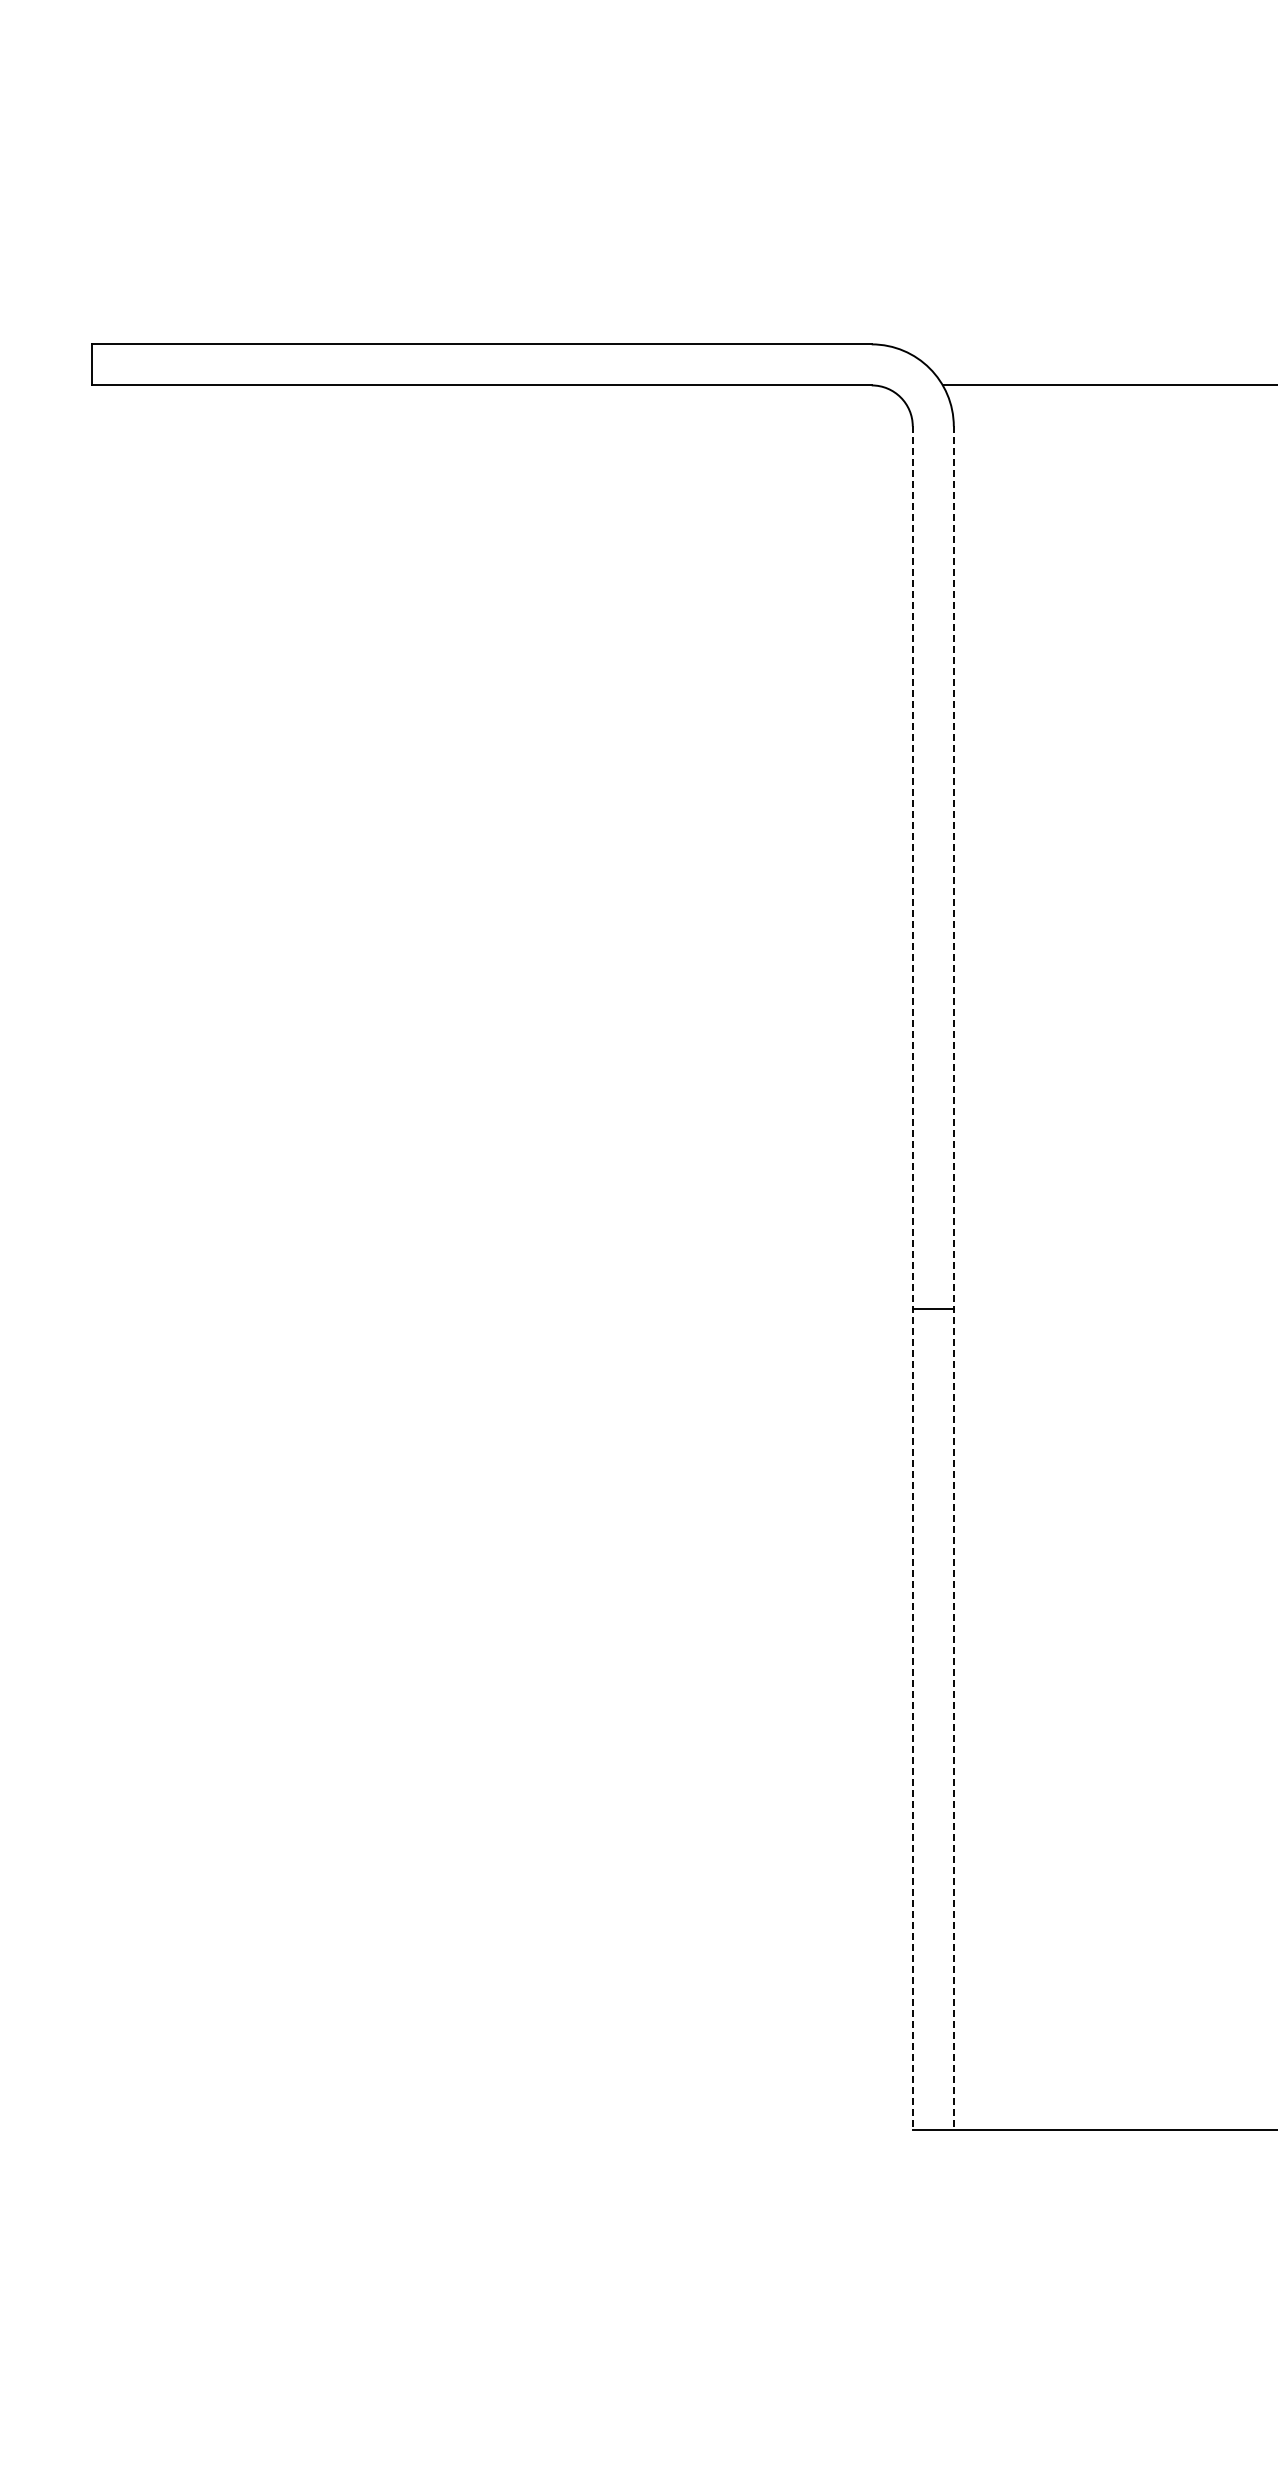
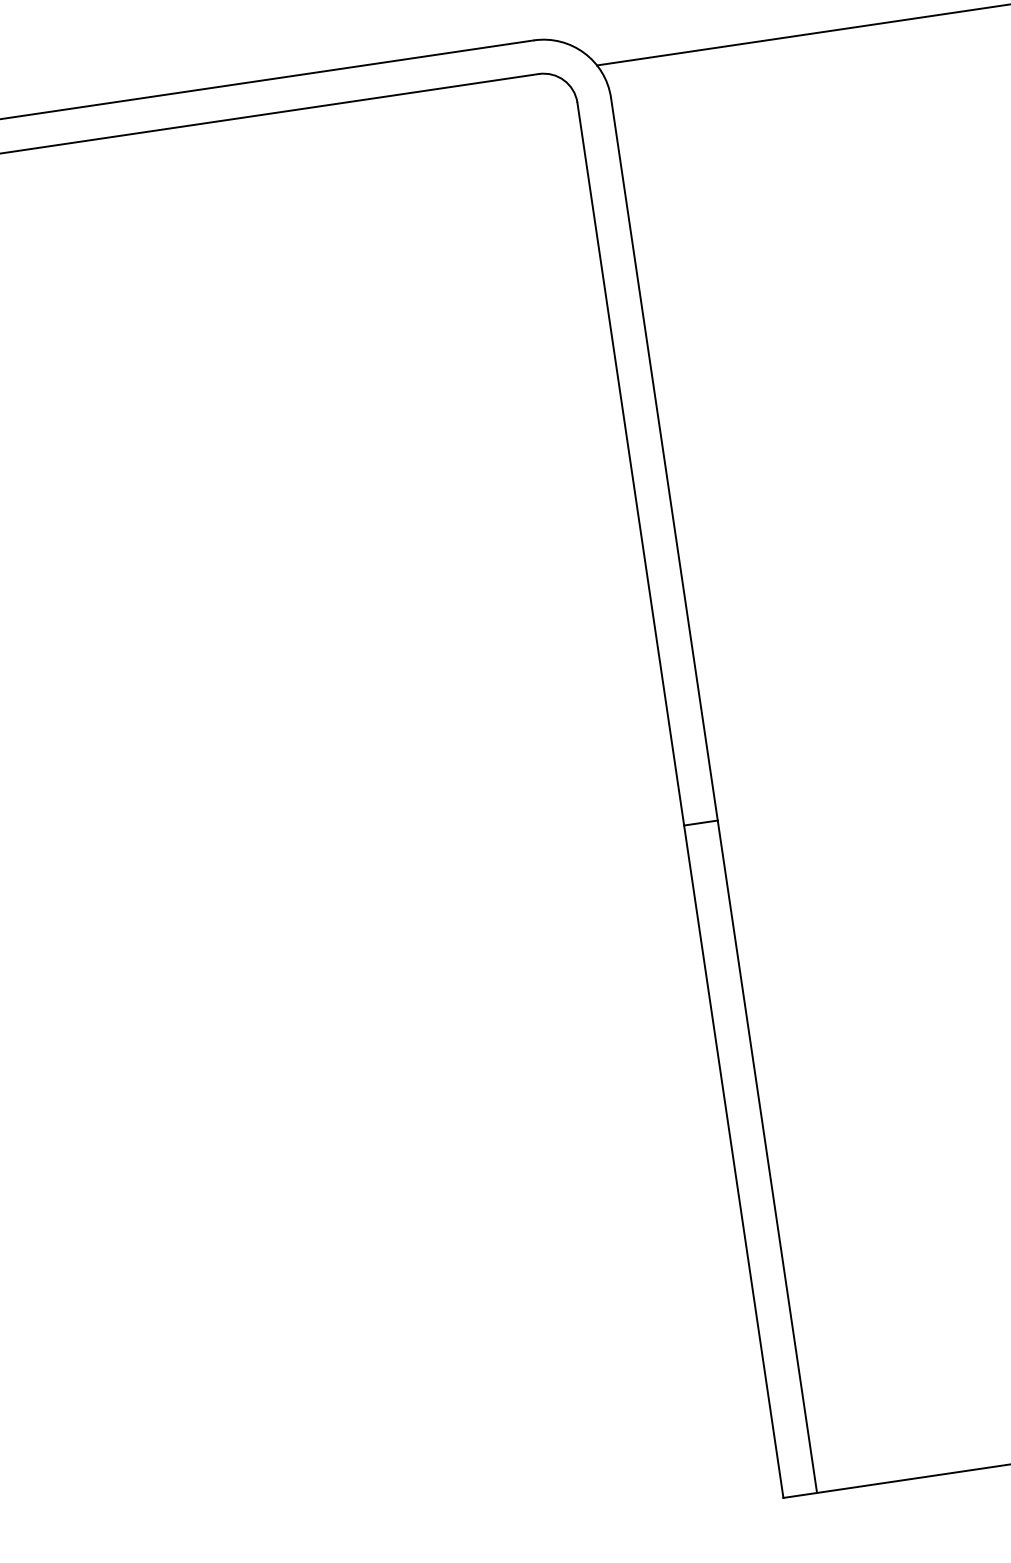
line: (912, 1278) -> (680, 800), dashed -> solid
line: (953, 1278) -> (713, 795), dashed -> solid

